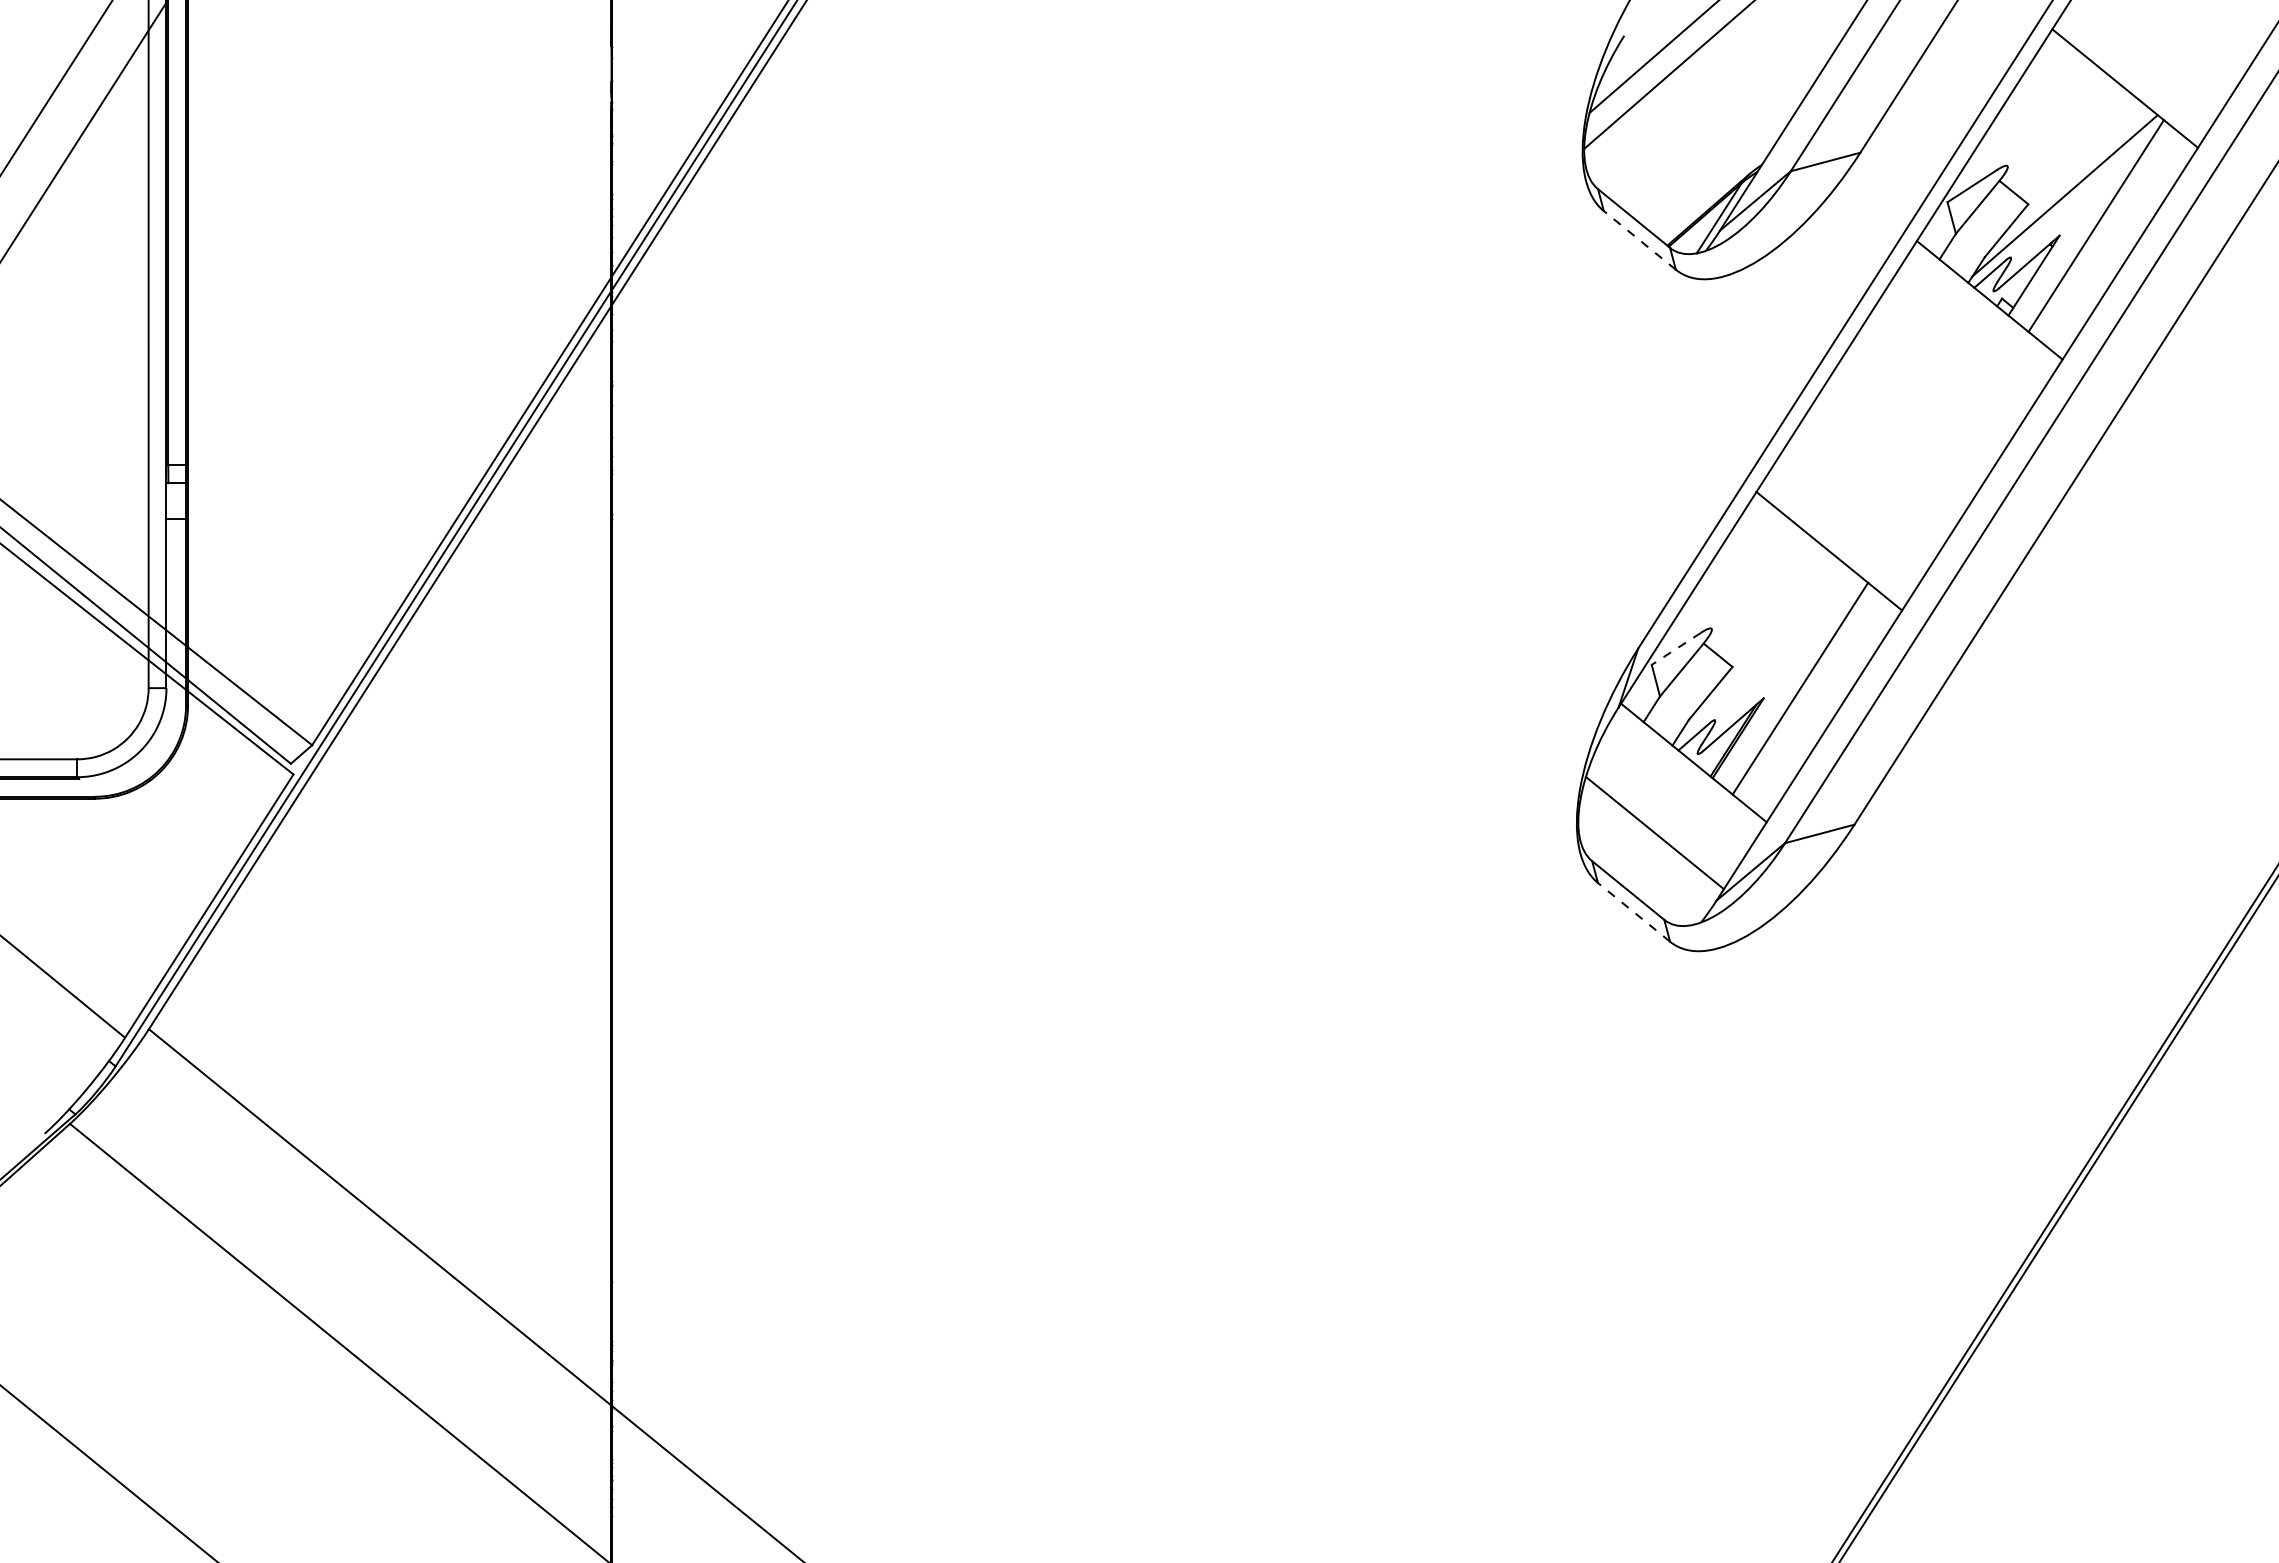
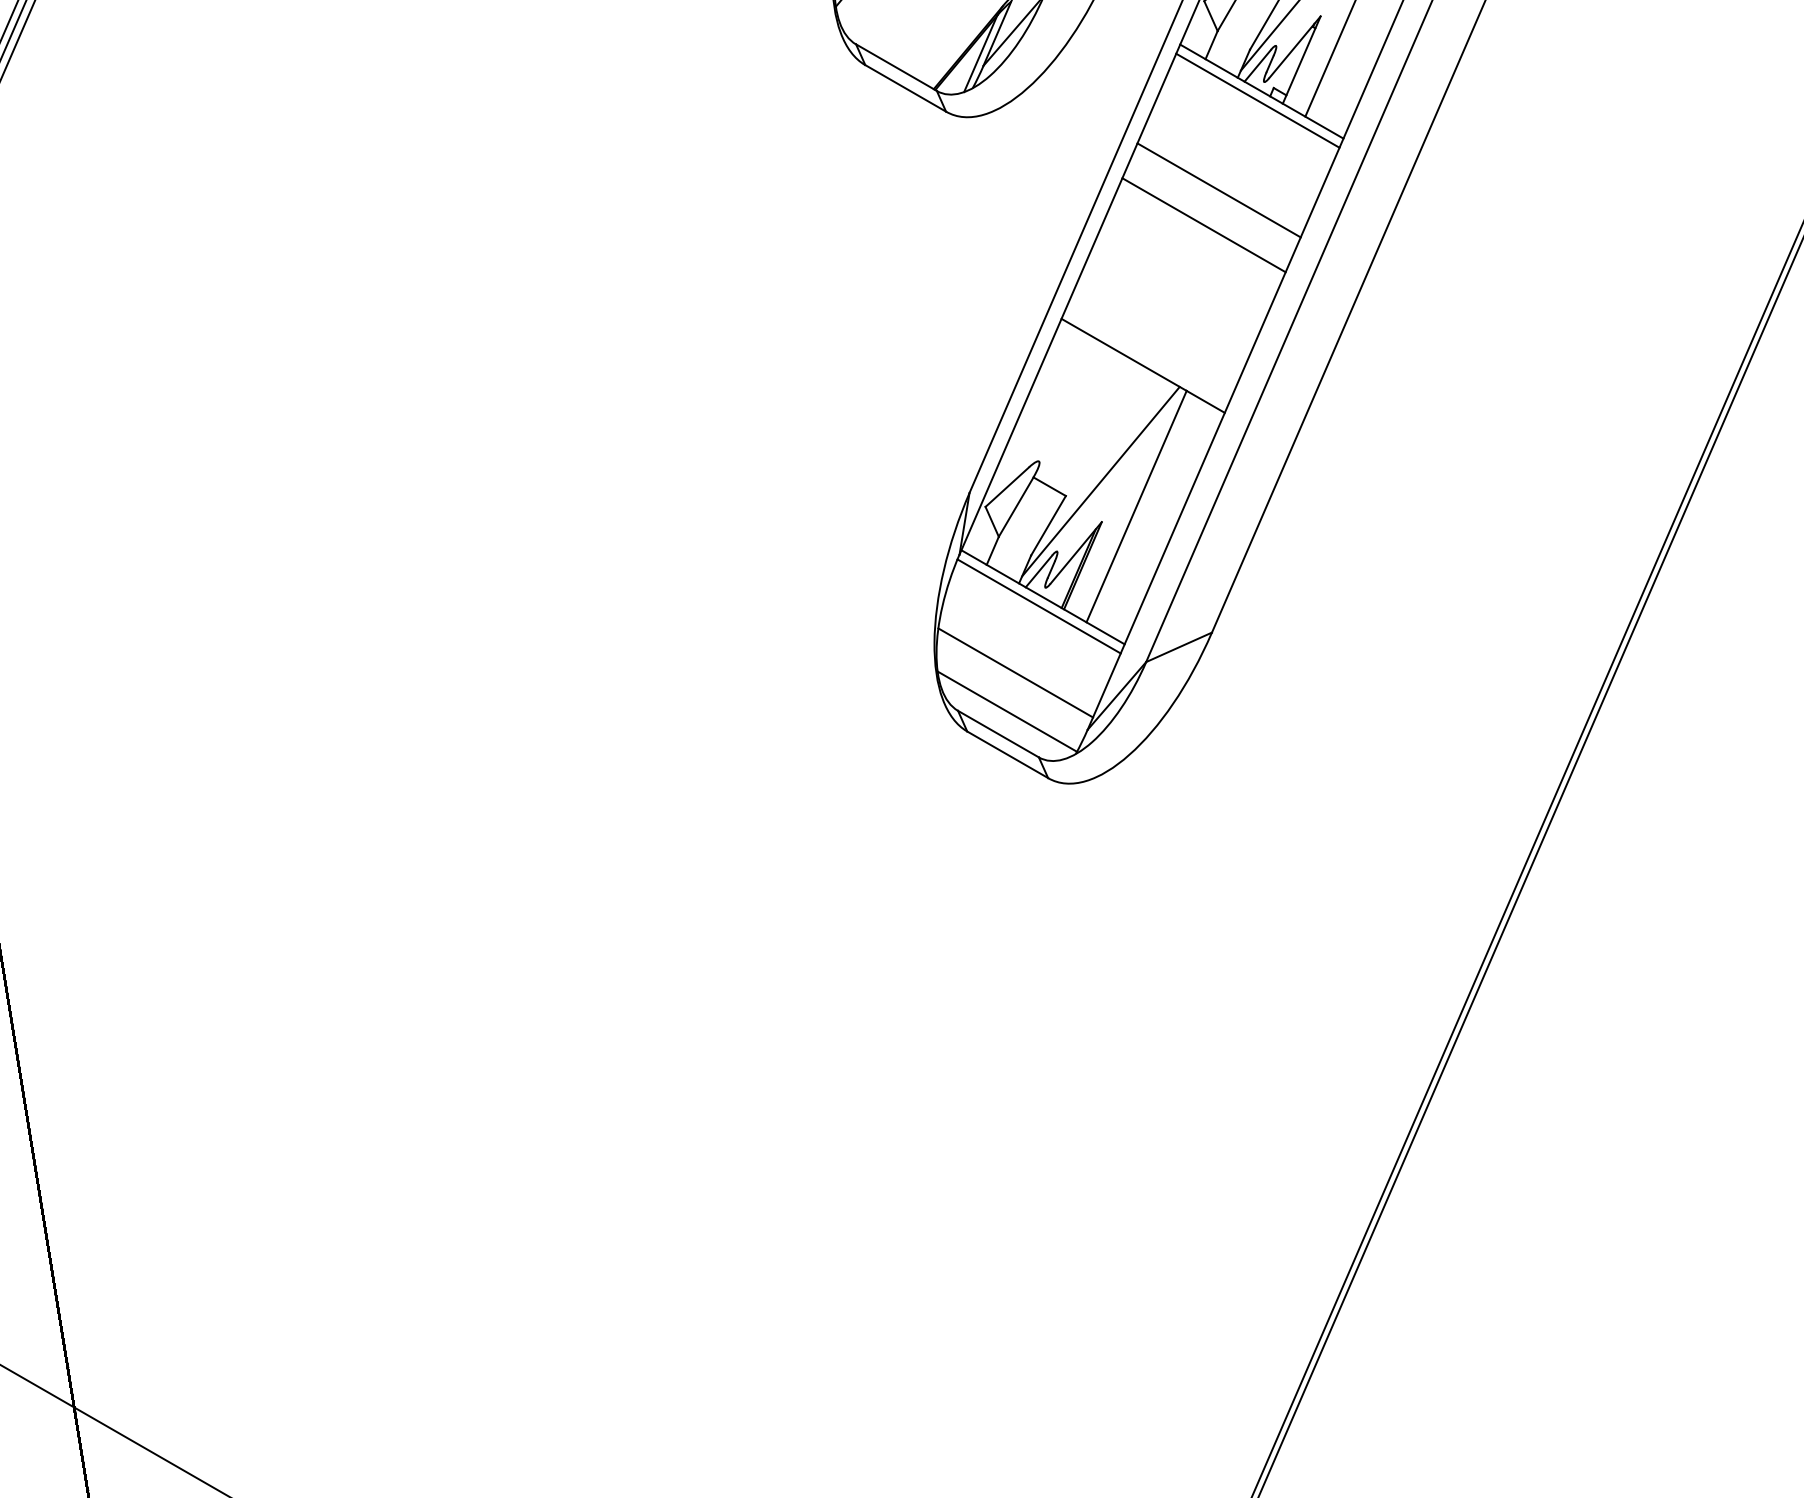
line: (1639, 240) -> (905, 88), dashed -> solid
line: (1984, 308) -> (1257, 100), added
line: (1931, 390) -> (1218, 190), added
line: (1911, 422) -> (1203, 225), added
line: (1675, 649) -> (1006, 487), dashed -> solid
line: (1768, 658) -> (1100, 481), added
line: (1688, 771) -> (1039, 606), added
line: (1640, 869) -> (1007, 711), added
line: (1633, 912) -> (1007, 755), dashed -> solid

